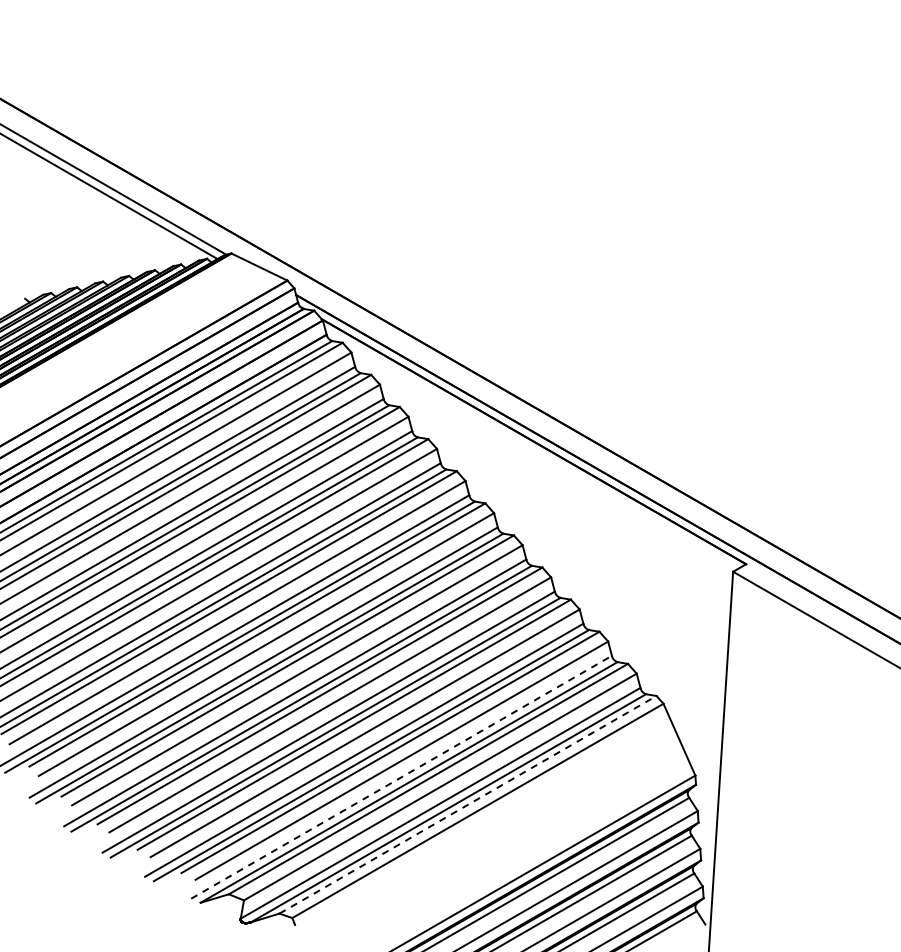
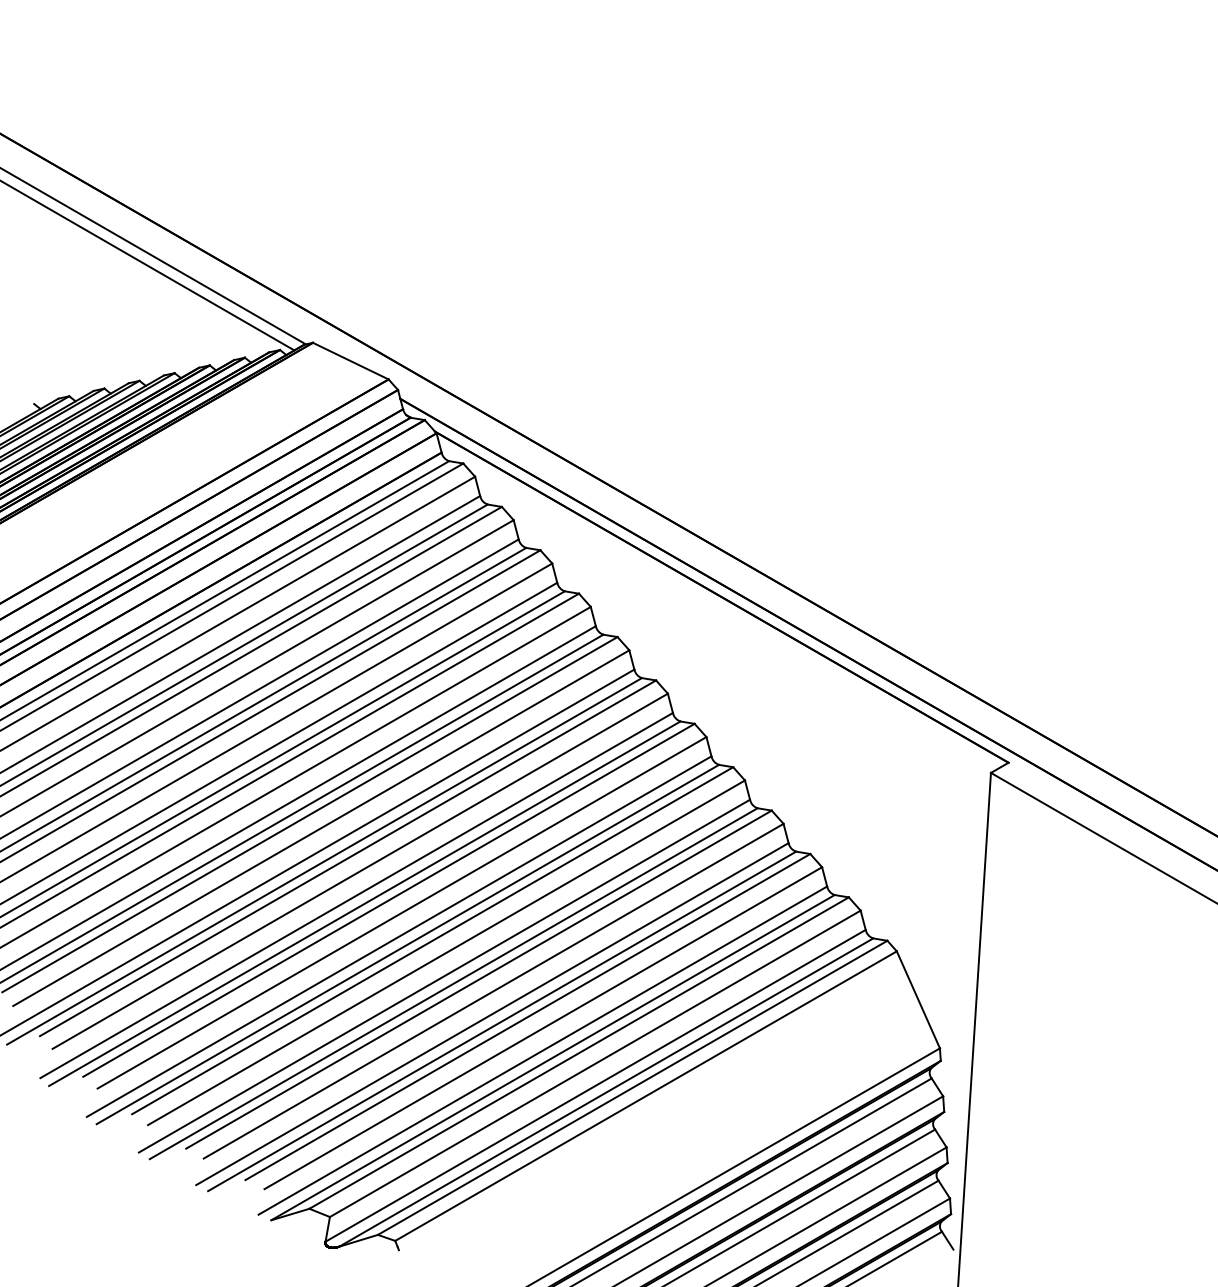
line: (401, 777) -> (542, 1050), dashed -> solid
line: (468, 804) -> (633, 1087), dashed -> solid

